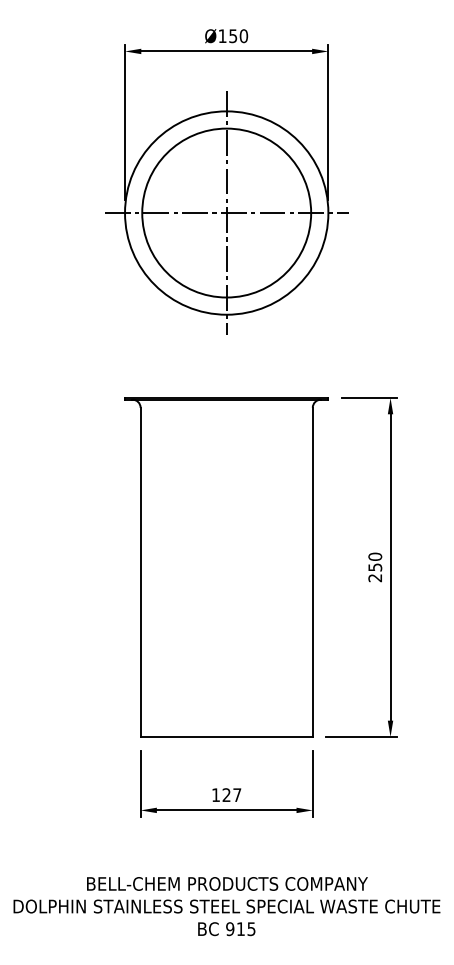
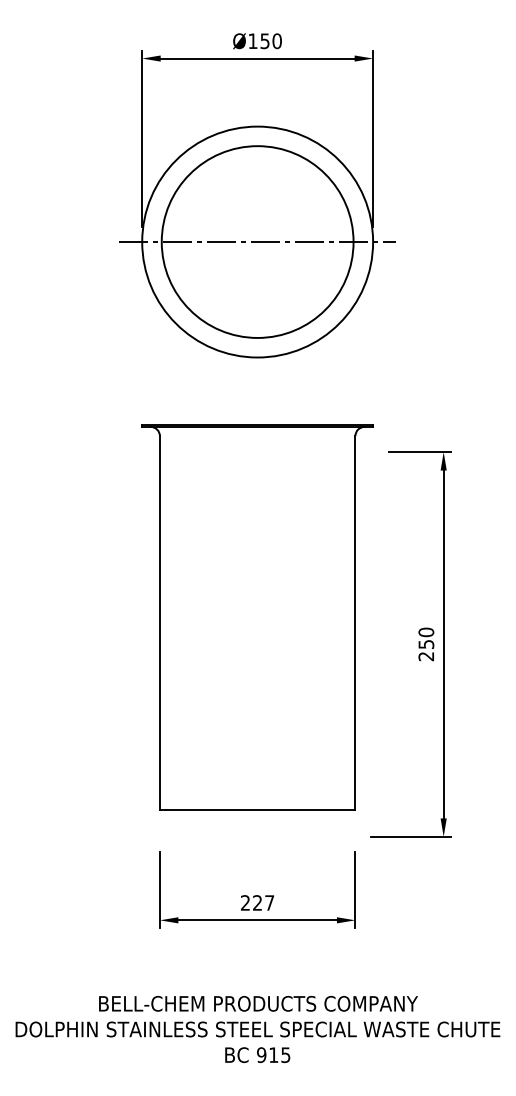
line: (226, 212) -> (257, 241), removed
part: (226, 567) -> (257, 617), moved
text: (215, 794) -> (245, 902), 127 -> 227

